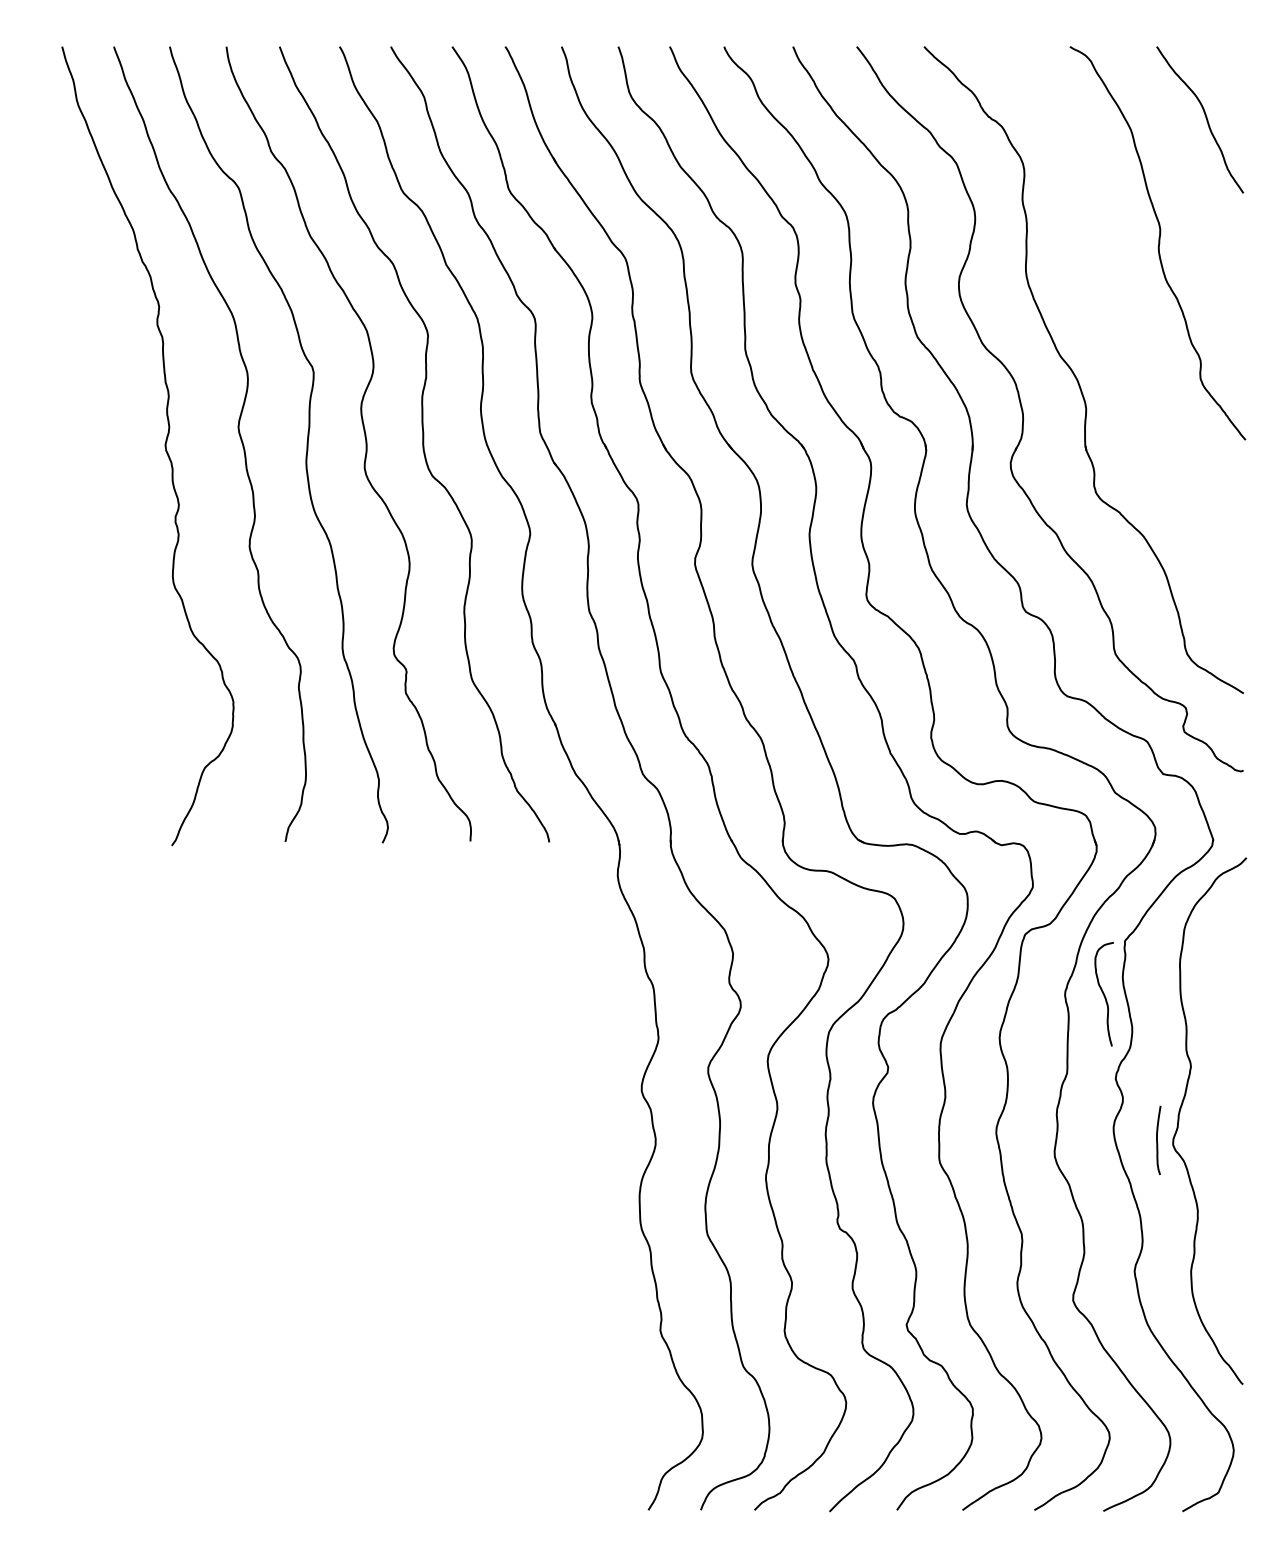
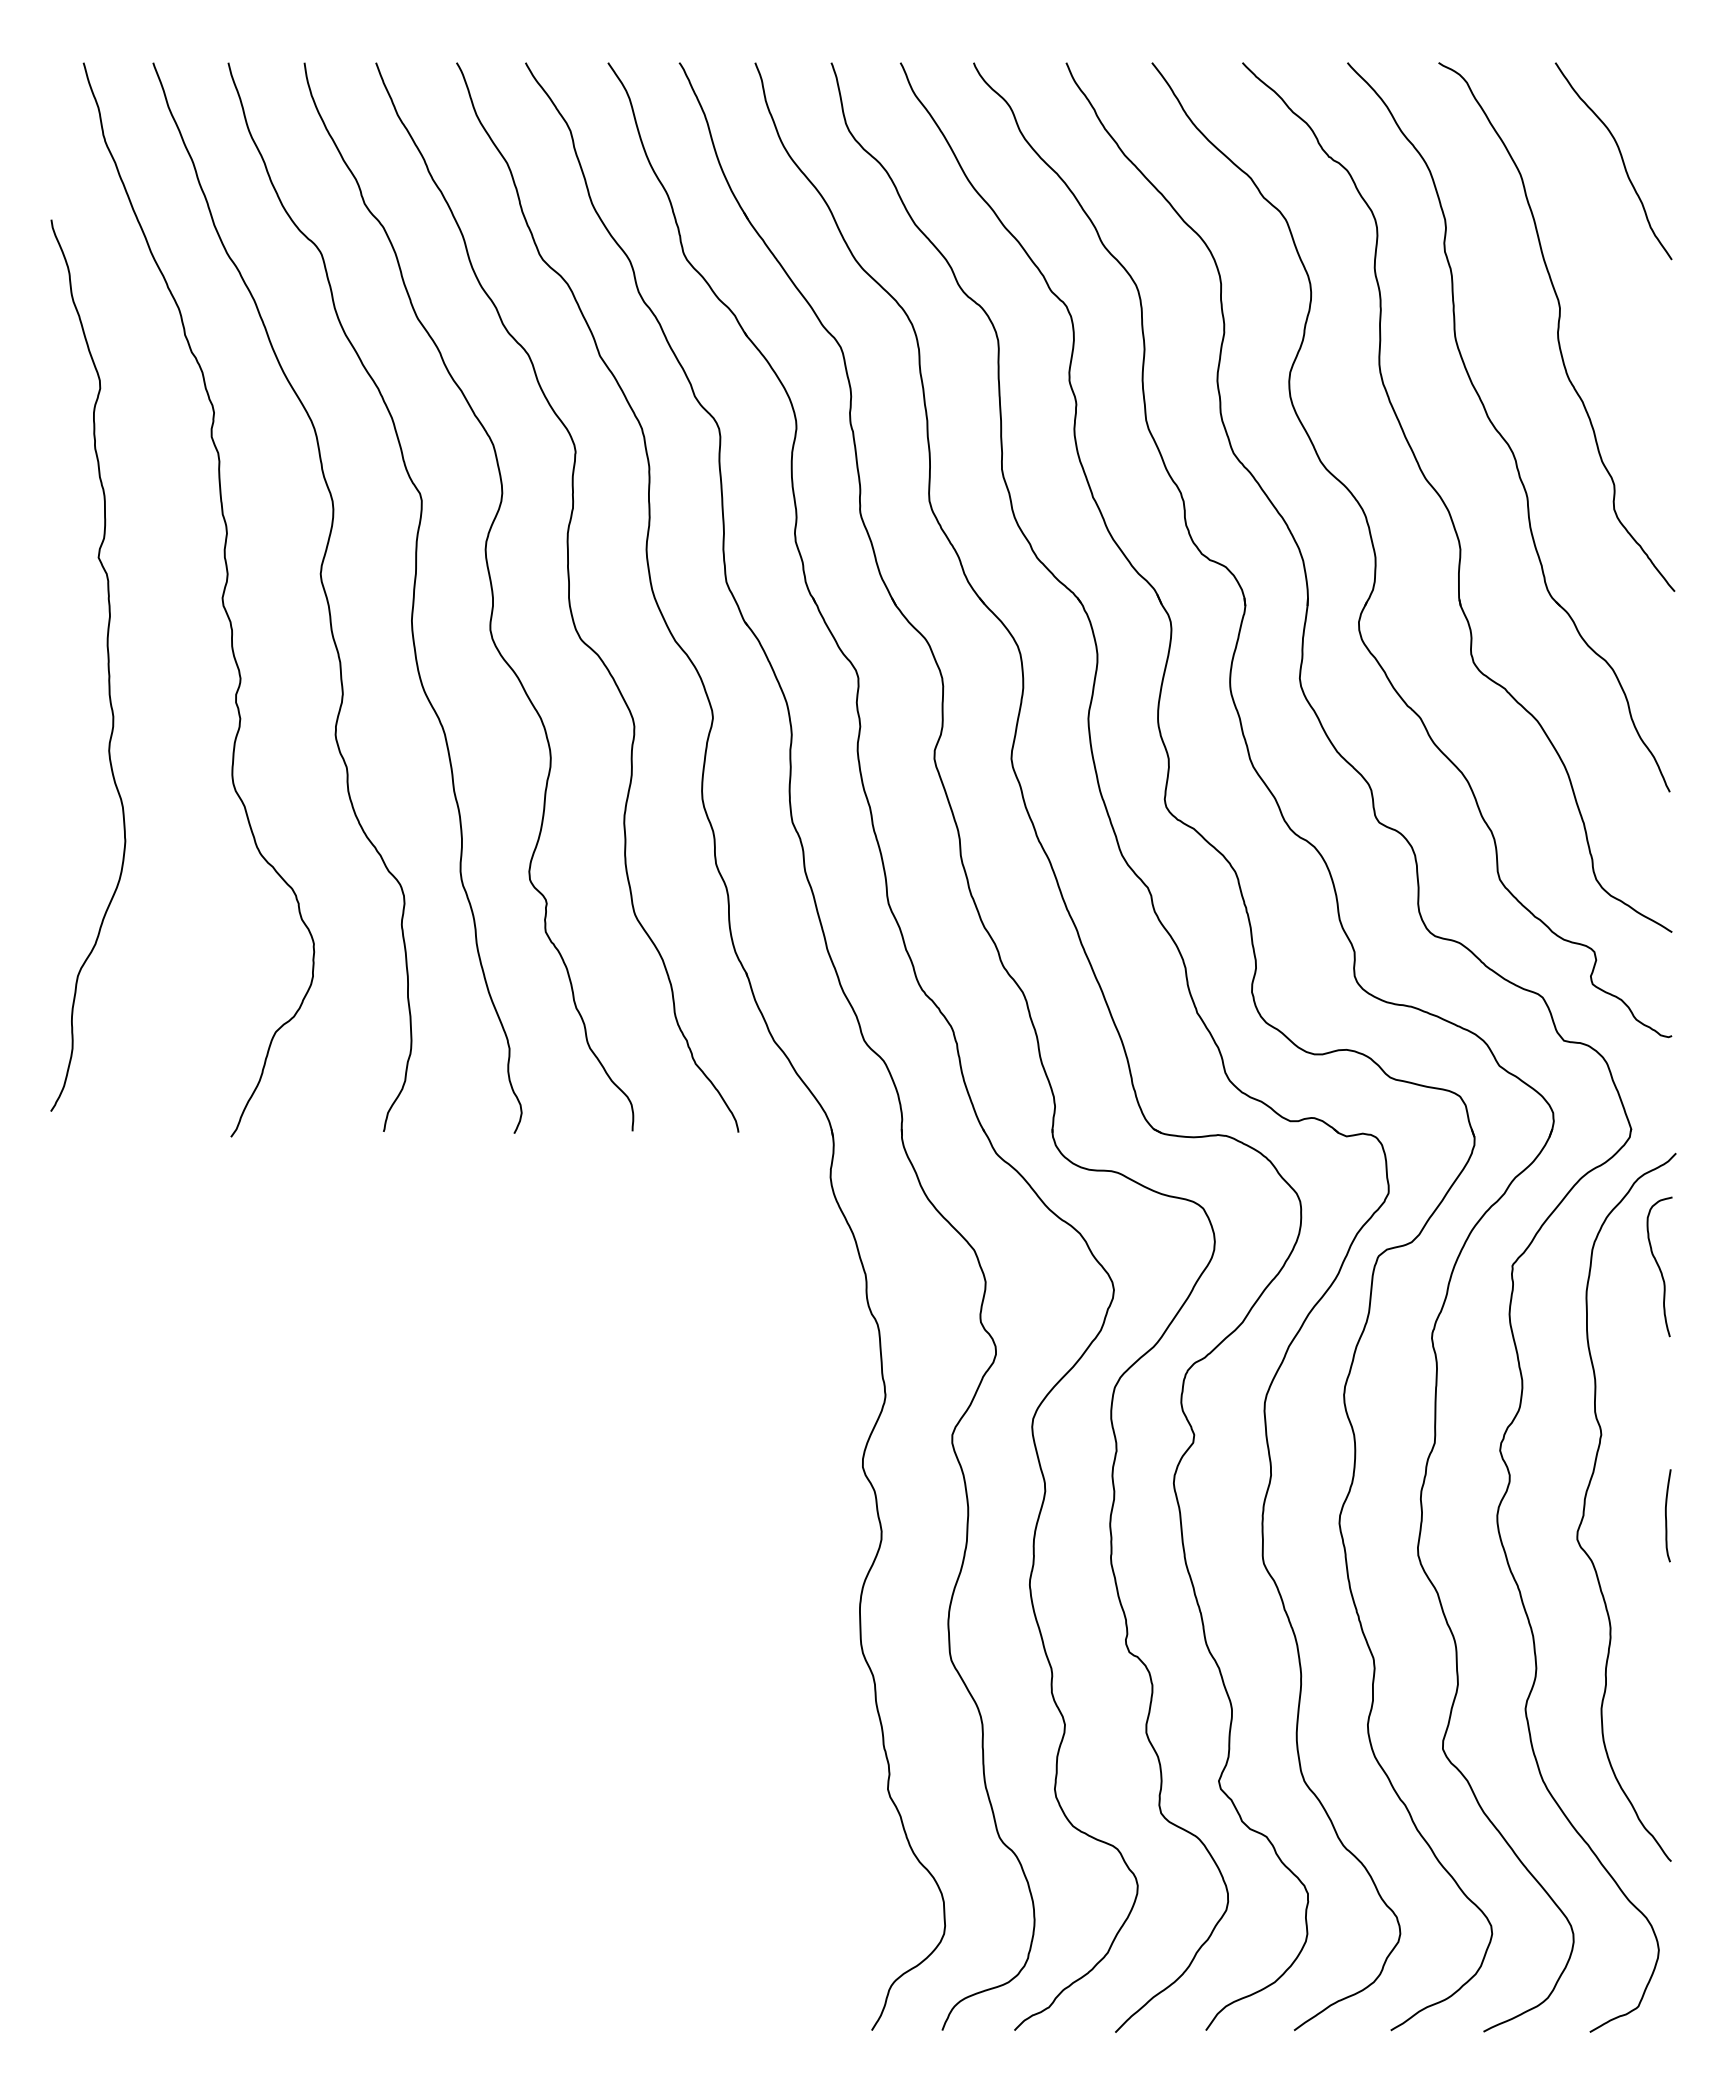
part: (1116, 322) -> (1501, 433), added
curve: (79, 494) -> (106, 664), added
curve: (1103, 993) -> (1658, 1265), moved
curve: (1157, 1139) -> (1666, 1514), moved

